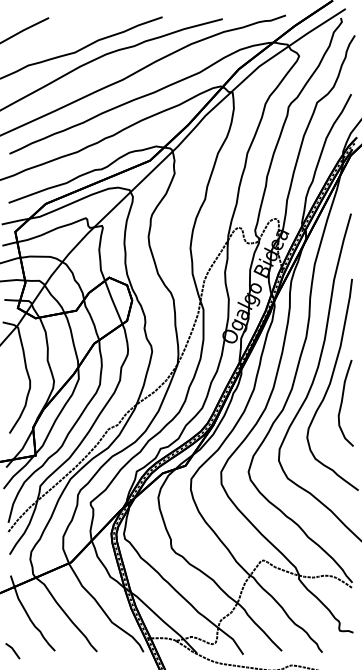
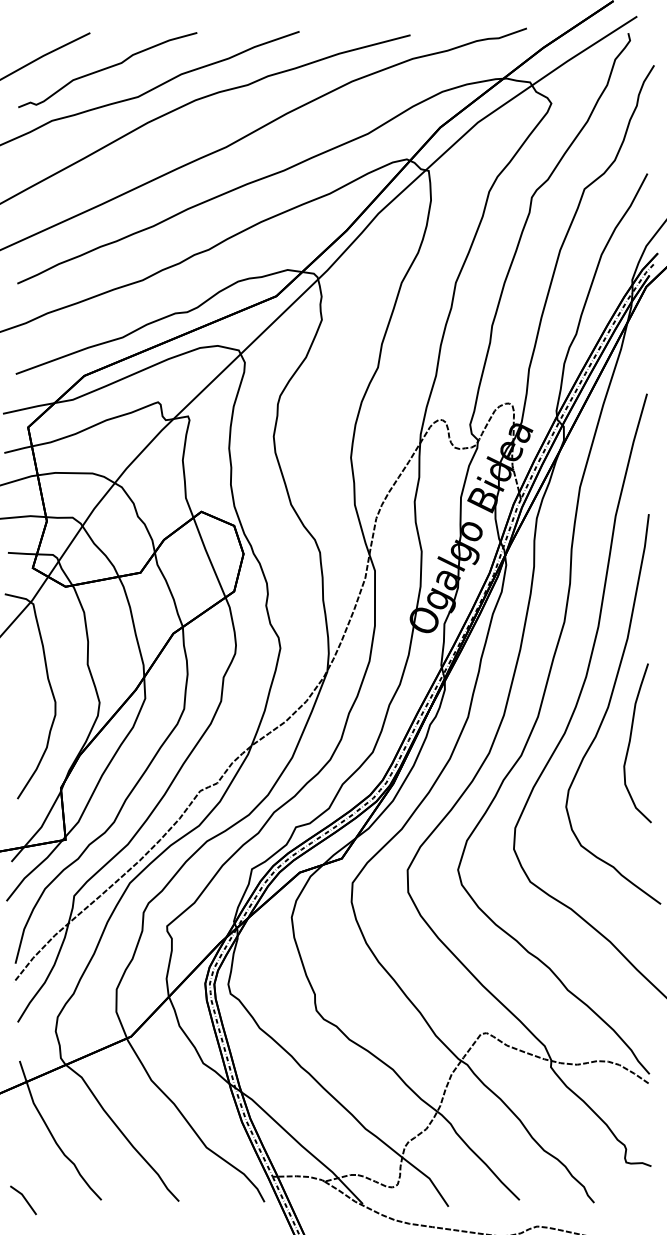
curve: (58, 37) -> (107, 69), added

